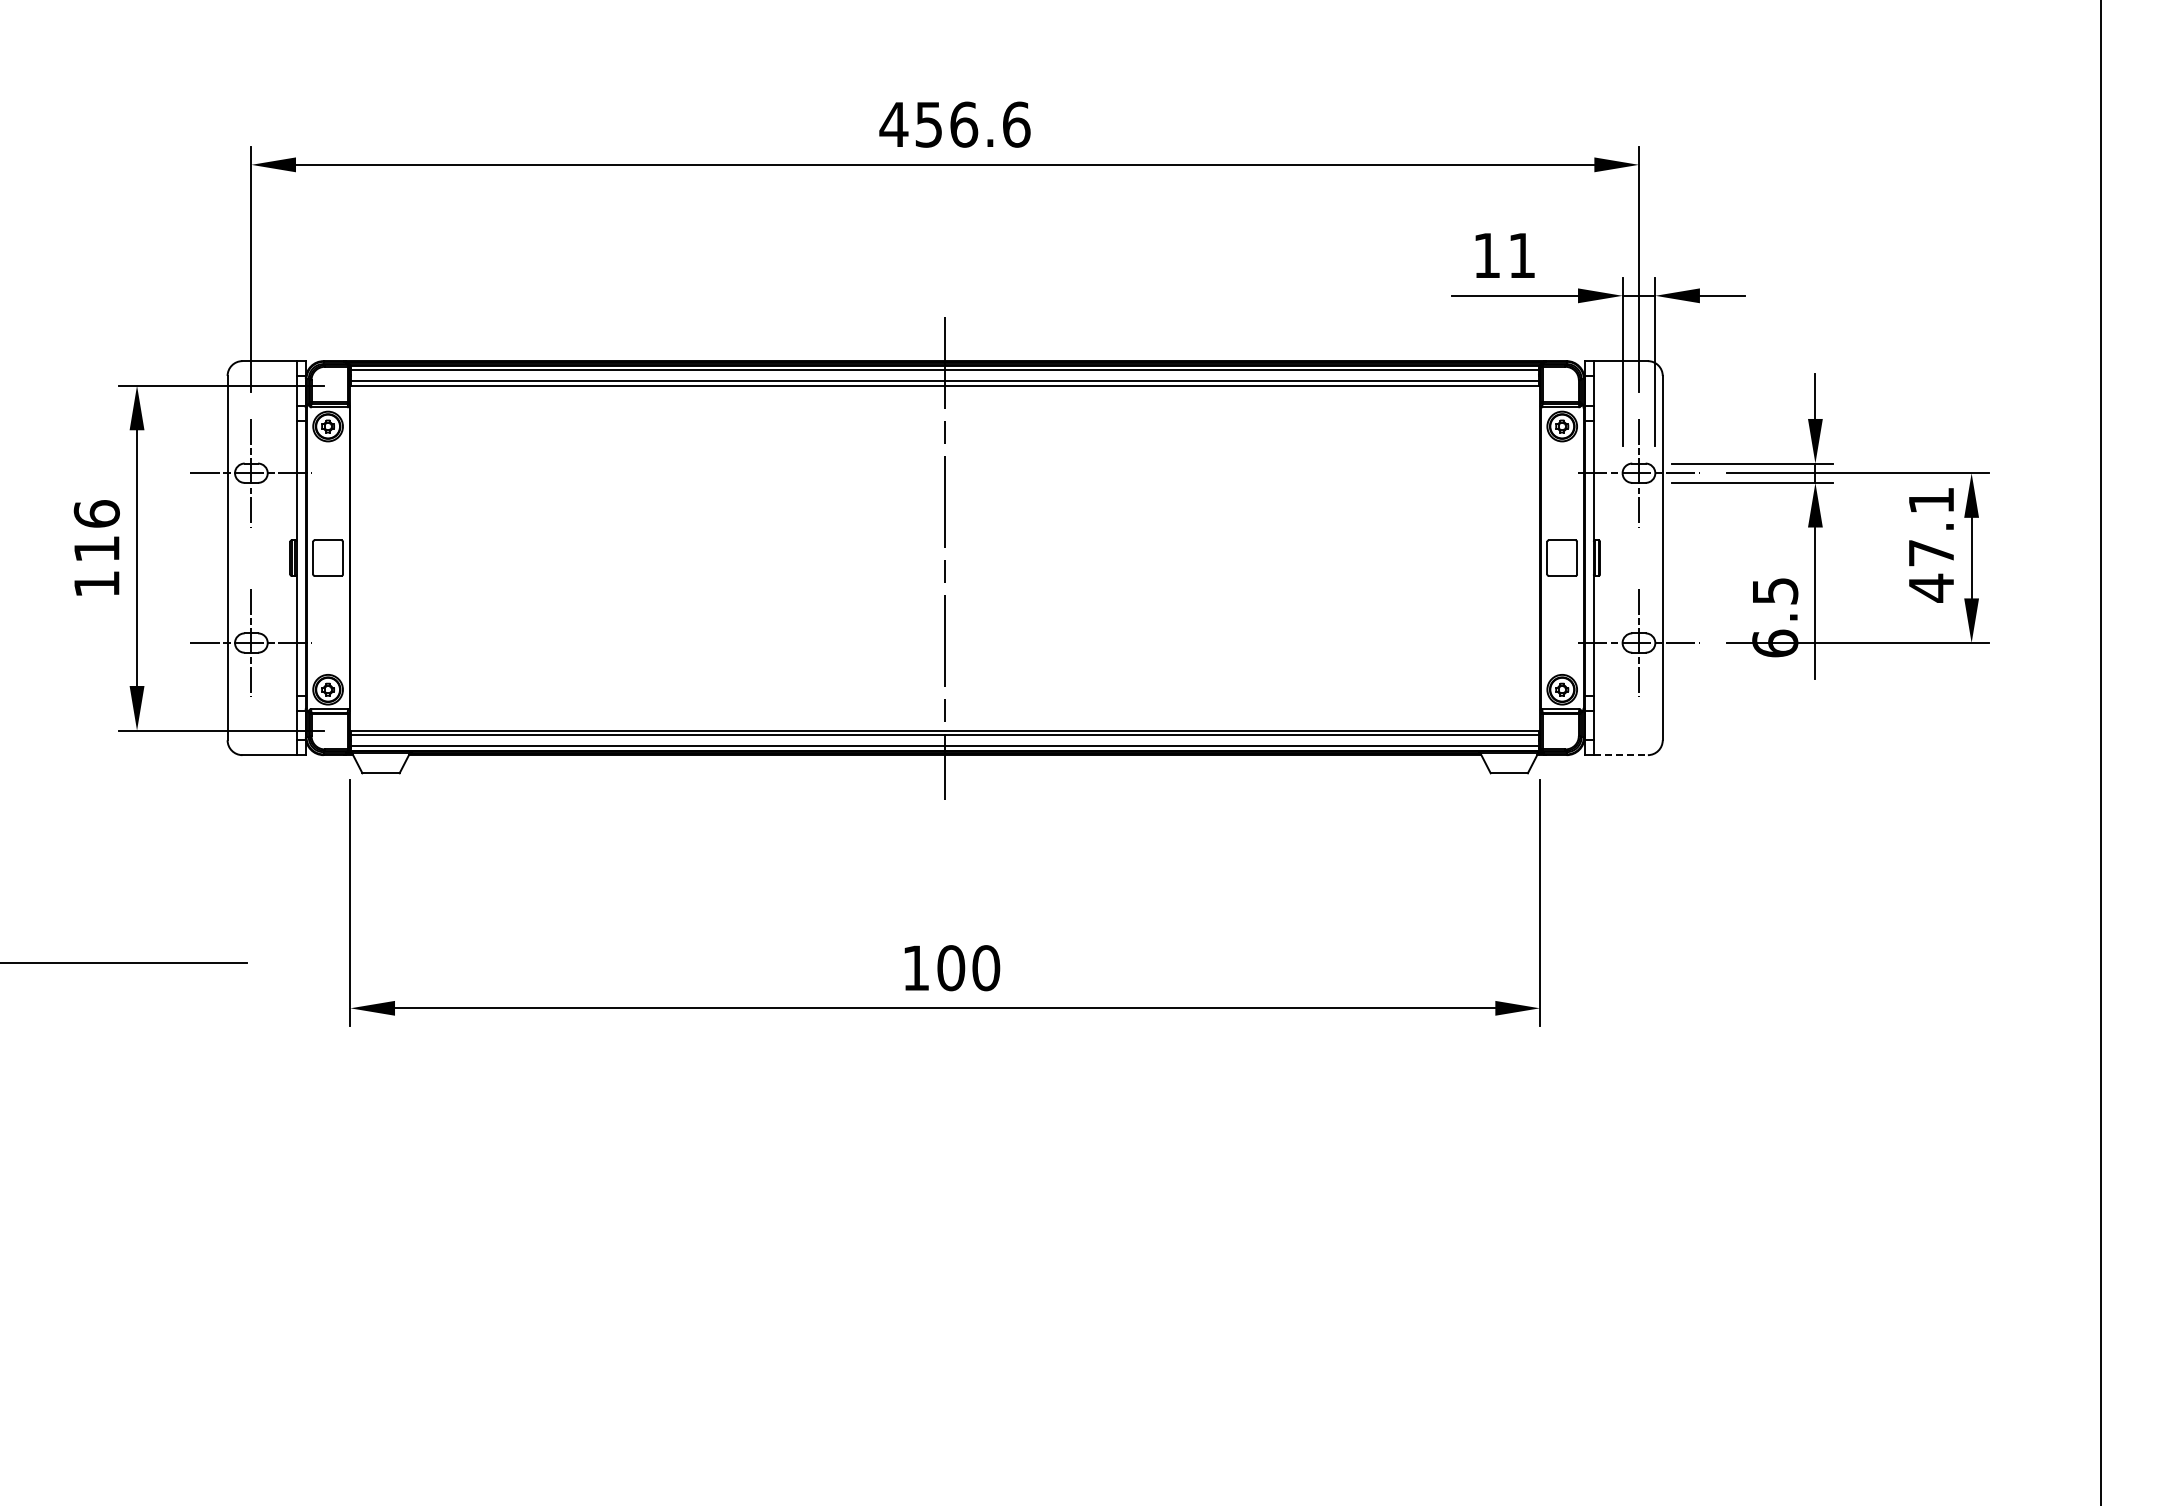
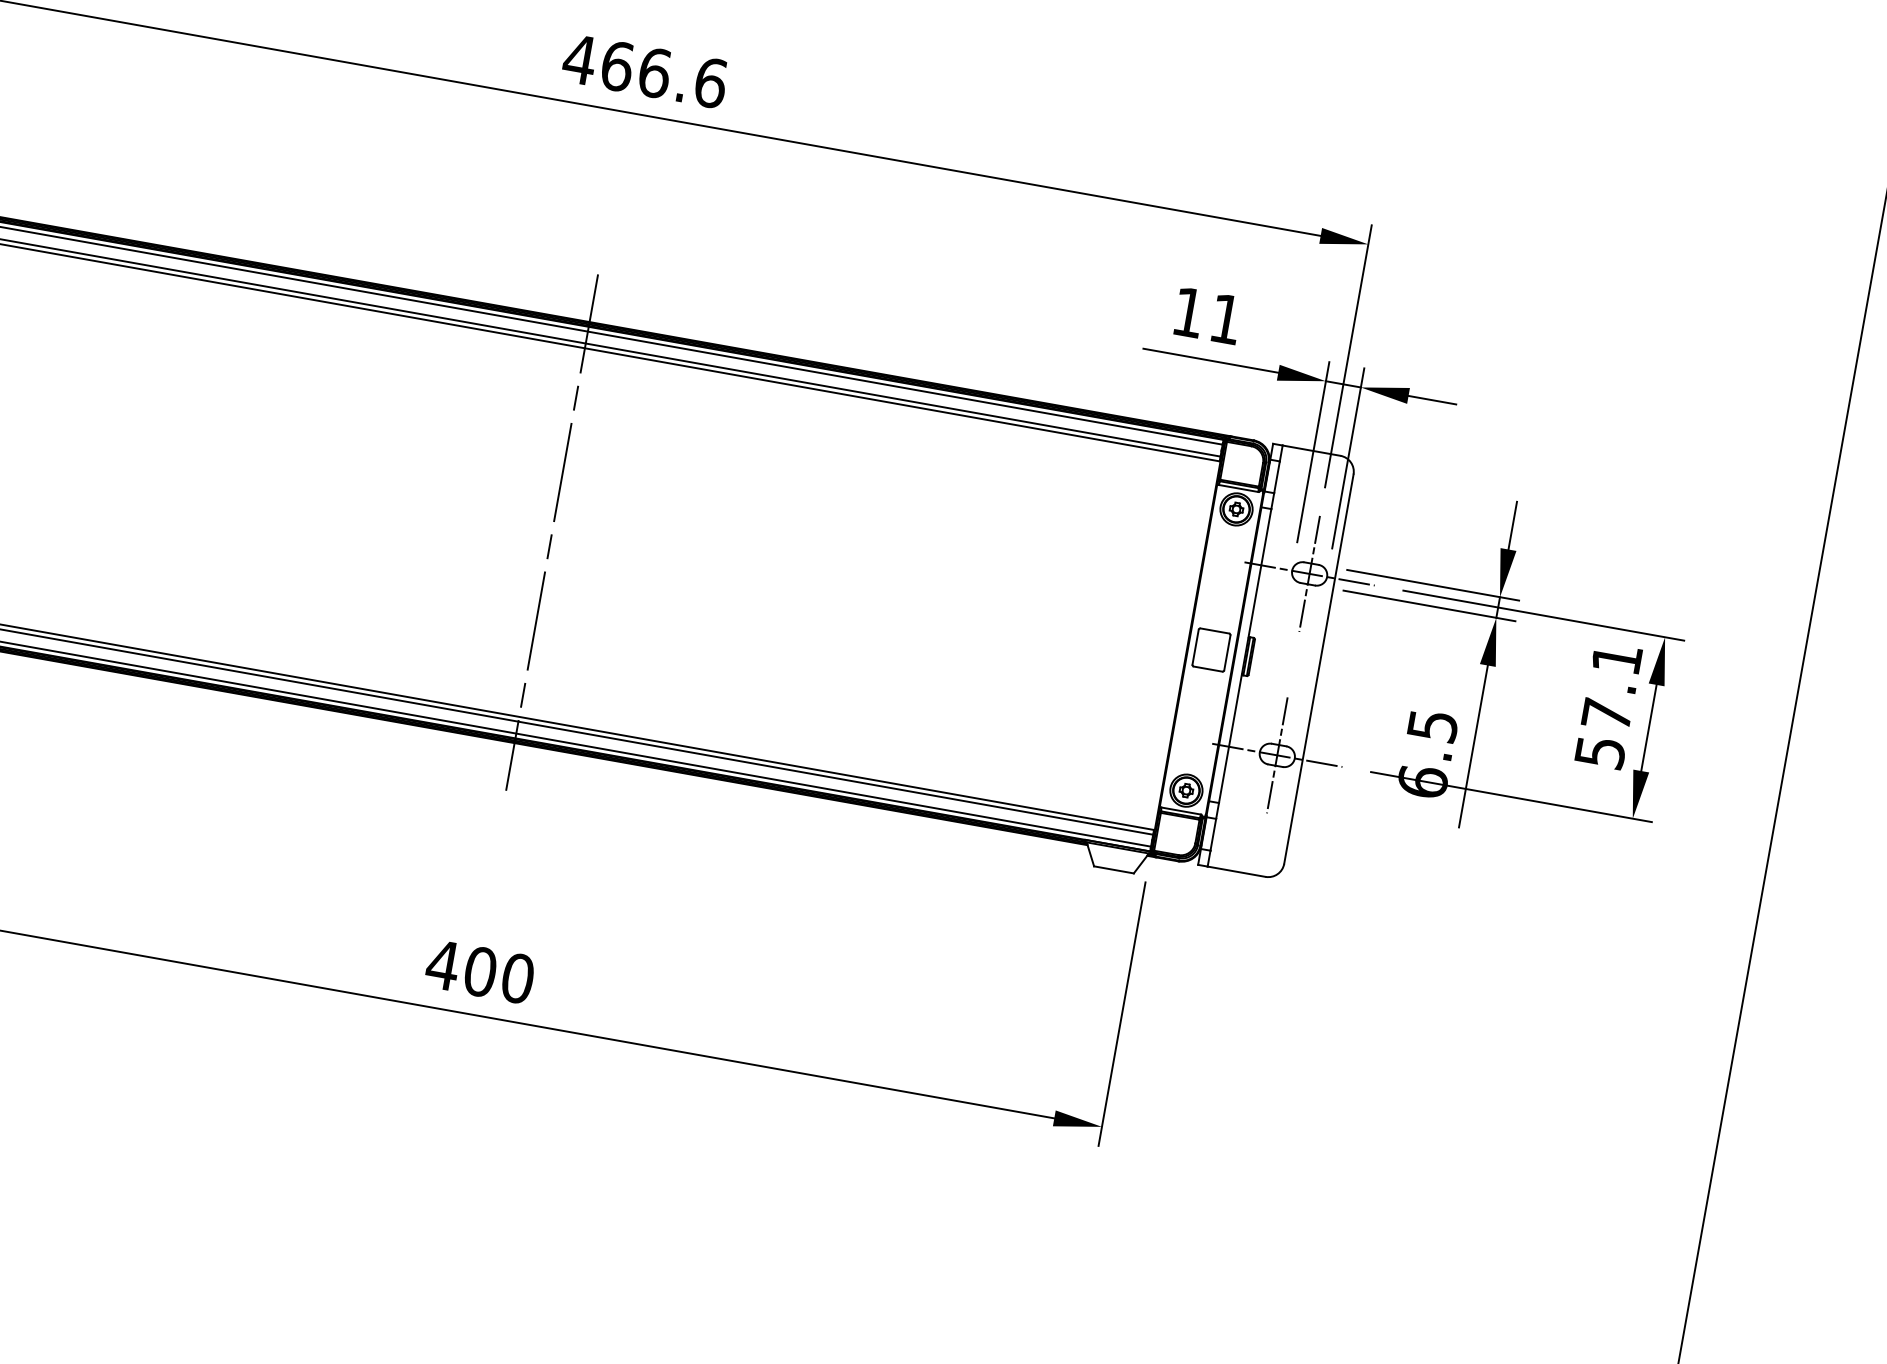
text: (929, 124) -> (617, 66), 456.6 -> 466.6
text: (1931, 587) -> (1600, 751), 47.1 -> 57.1
line: (1621, 755) -> (1237, 872), dashed -> solid
text: (915, 967) -> (442, 964), 100 -> 400

